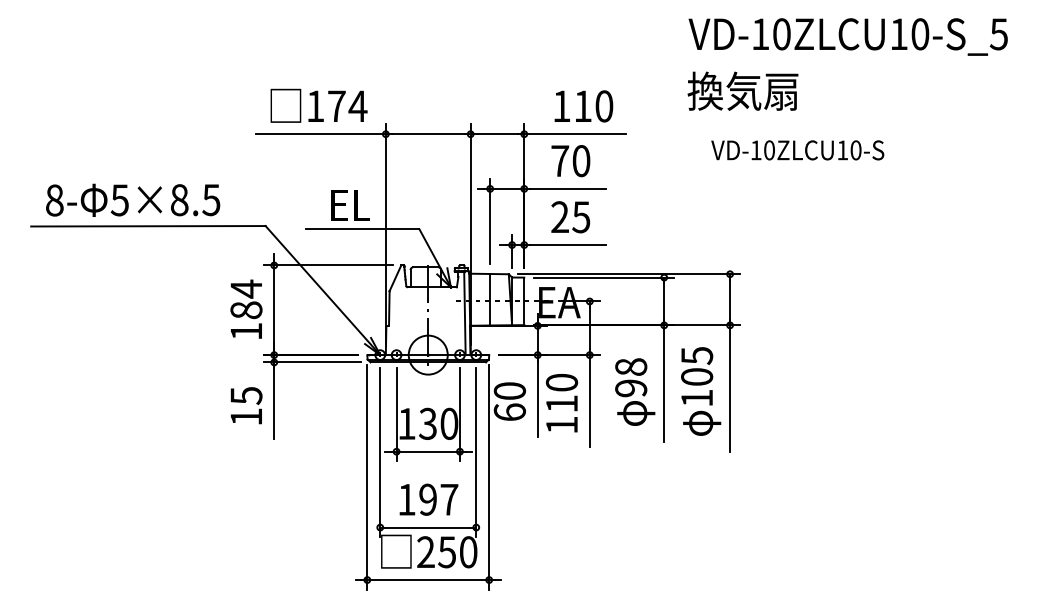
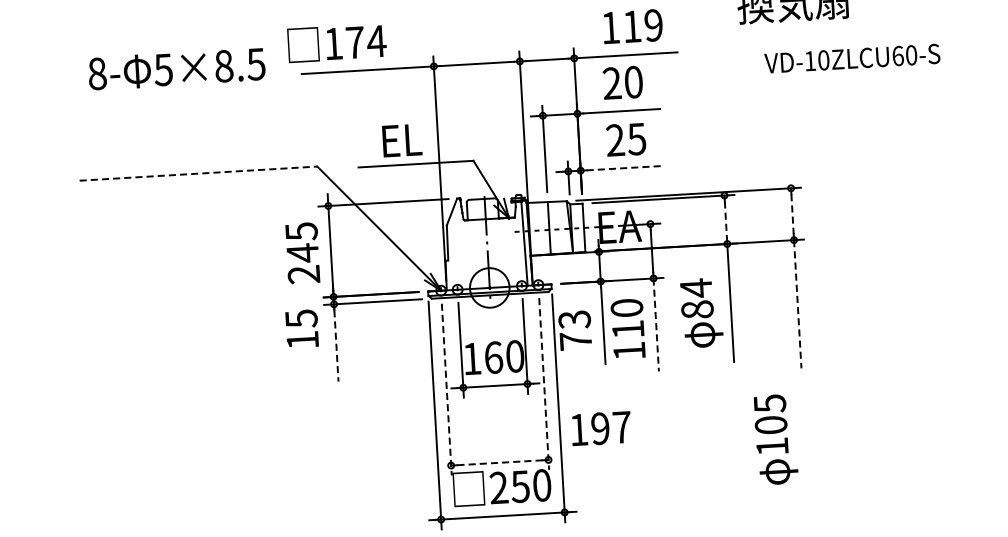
text: (318, 105) -> (336, 42), moved
text: (604, 106) -> (653, 25), 110 -> 119
text: (842, 150) -> (897, 56), VD-10ZLCU10-S -> VD-10ZLCU60-S
text: (560, 160) -> (612, 82), 70 -> 20
text: (133, 199) -> (177, 68), moved
line: (148, 226) -> (198, 173), solid -> dashed
line: (567, 245) -> (624, 168), solid -> dashed
line: (730, 299) -> (792, 213), solid -> dashed
line: (664, 301) -> (726, 219), solid -> dashed
text: (246, 309) -> (302, 252), 184 -> 245
text: (631, 377) -> (697, 298), 98 -> 84
line: (730, 389) -> (798, 305), solid -> dashed
text: (701, 391) -> (776, 439), moved
line: (589, 400) -> (655, 324), solid -> dashed
text: (509, 401) -> (574, 330), 60 -> 73
line: (274, 403) -> (336, 345), solid -> dashed
text: (246, 405) -> (302, 328), moved
text: (428, 423) -> (494, 357), 130 -> 160
line: (380, 452) -> (447, 389), solid -> dashed
line: (476, 452) -> (544, 383), solid -> dashed
text: (428, 499) -> (600, 428), moved
line: (427, 527) -> (499, 462), solid -> dashed

